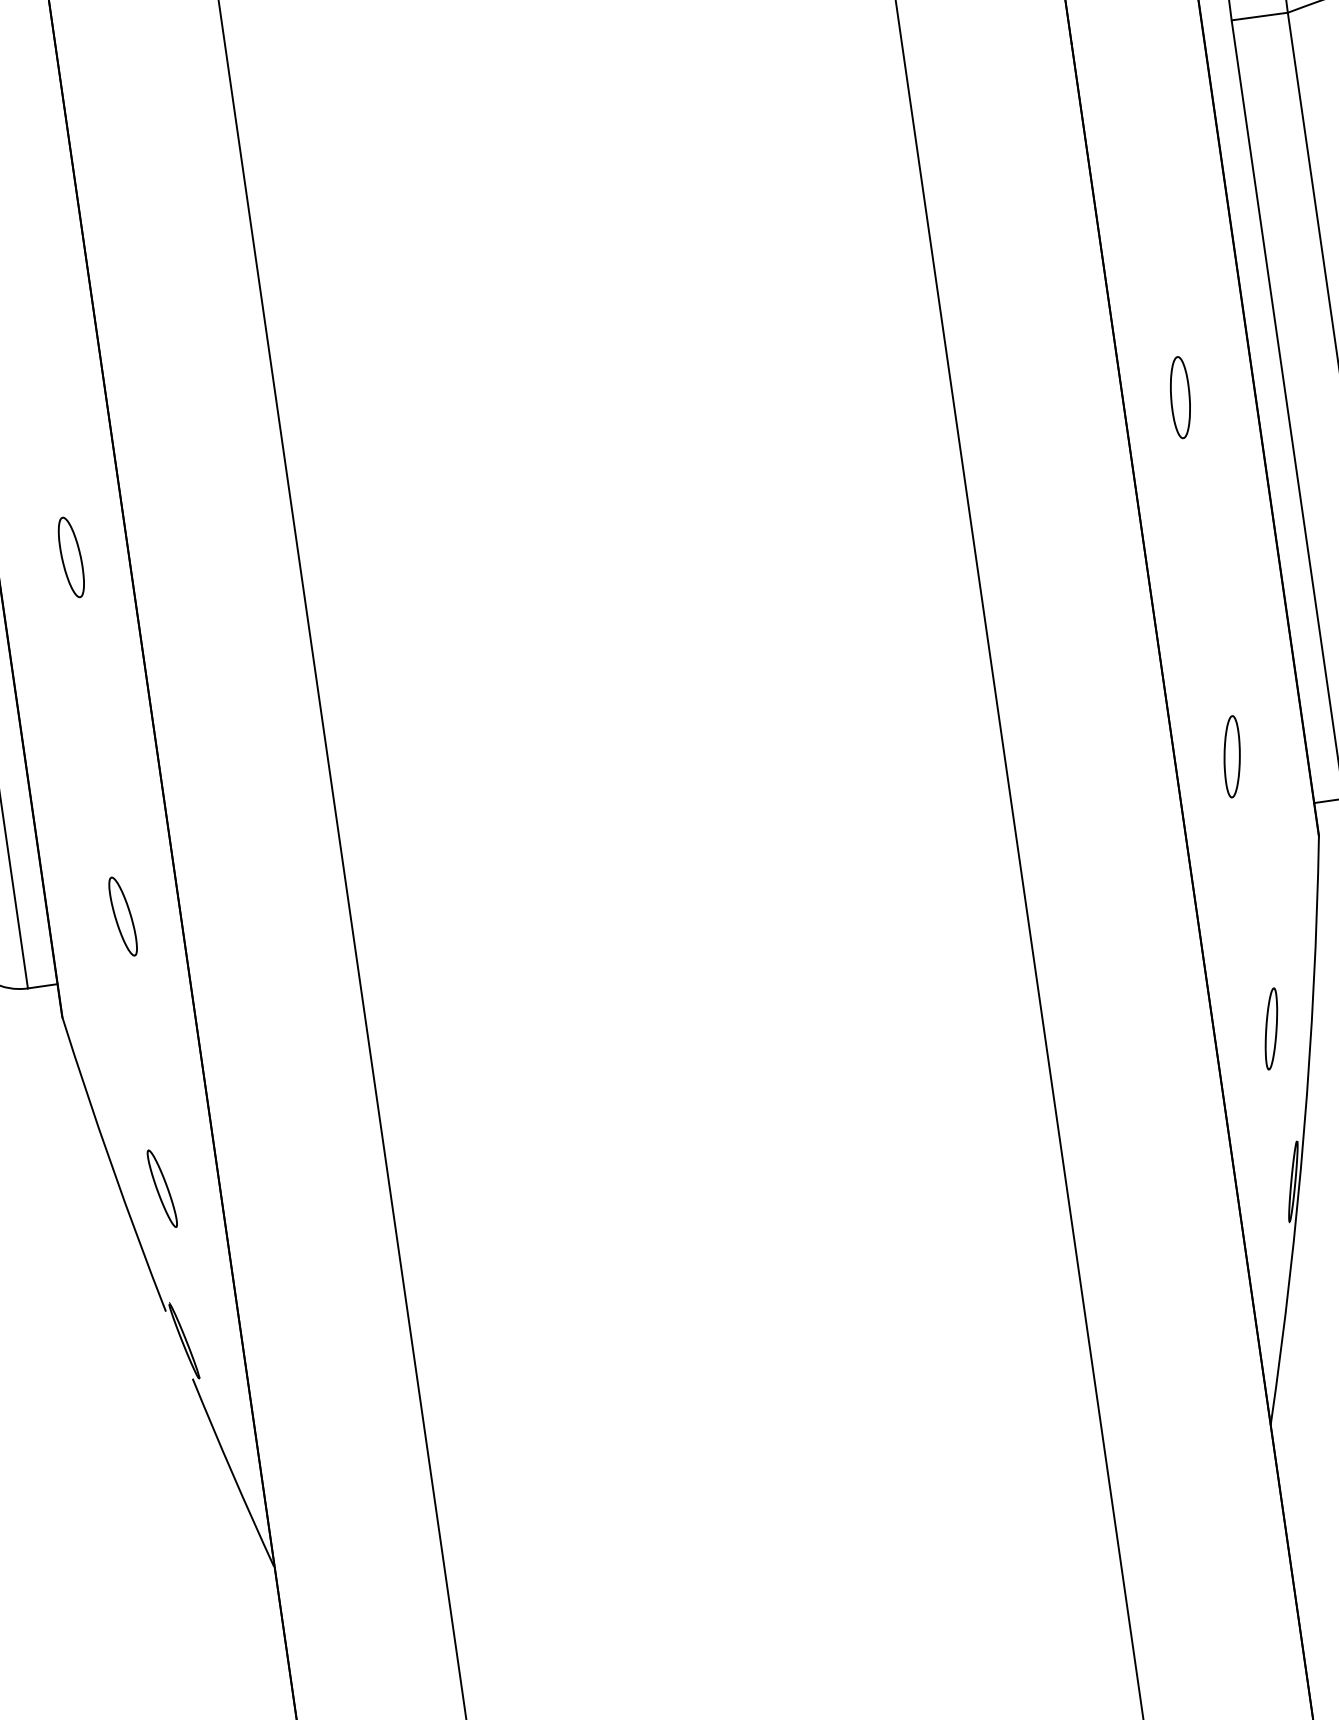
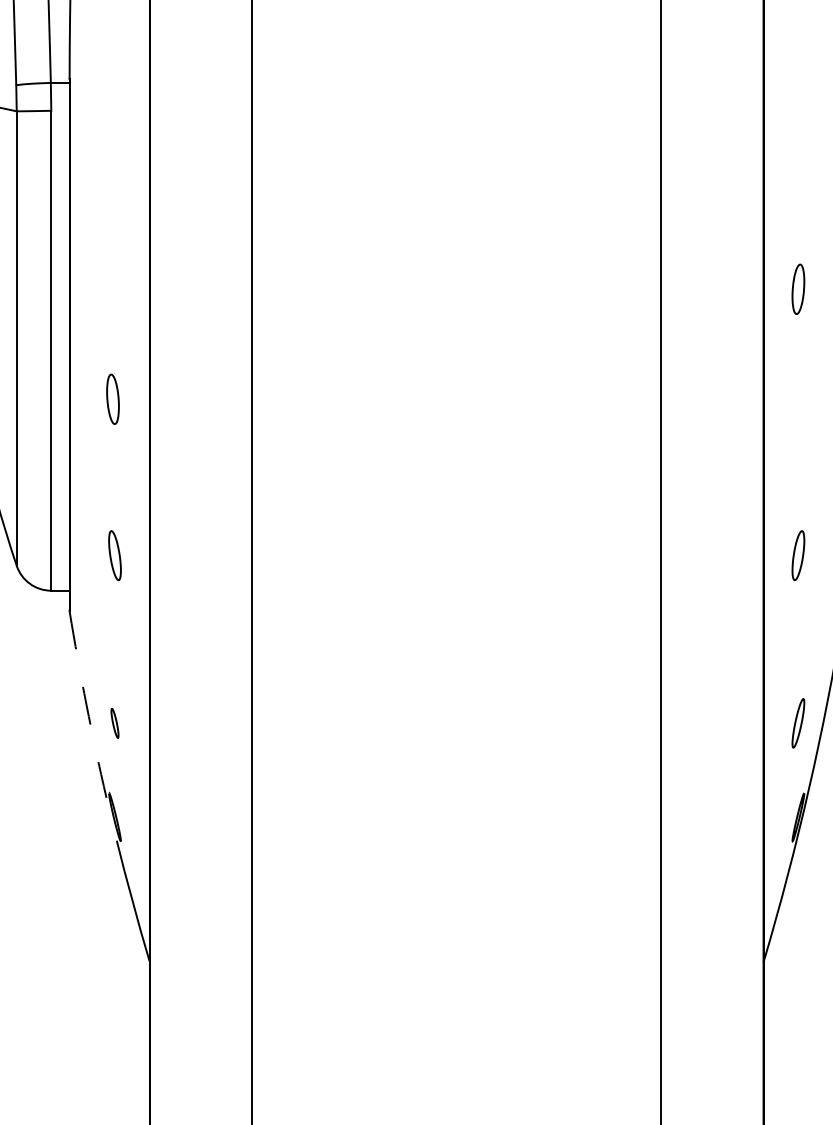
part: (1180, 396) -> (798, 288), moved
part: (70, 556) -> (112, 398), moved
arc: (111, 1164) -> (86, 704), solid -> dashed
part: (161, 1189) -> (114, 723), size x0.6

